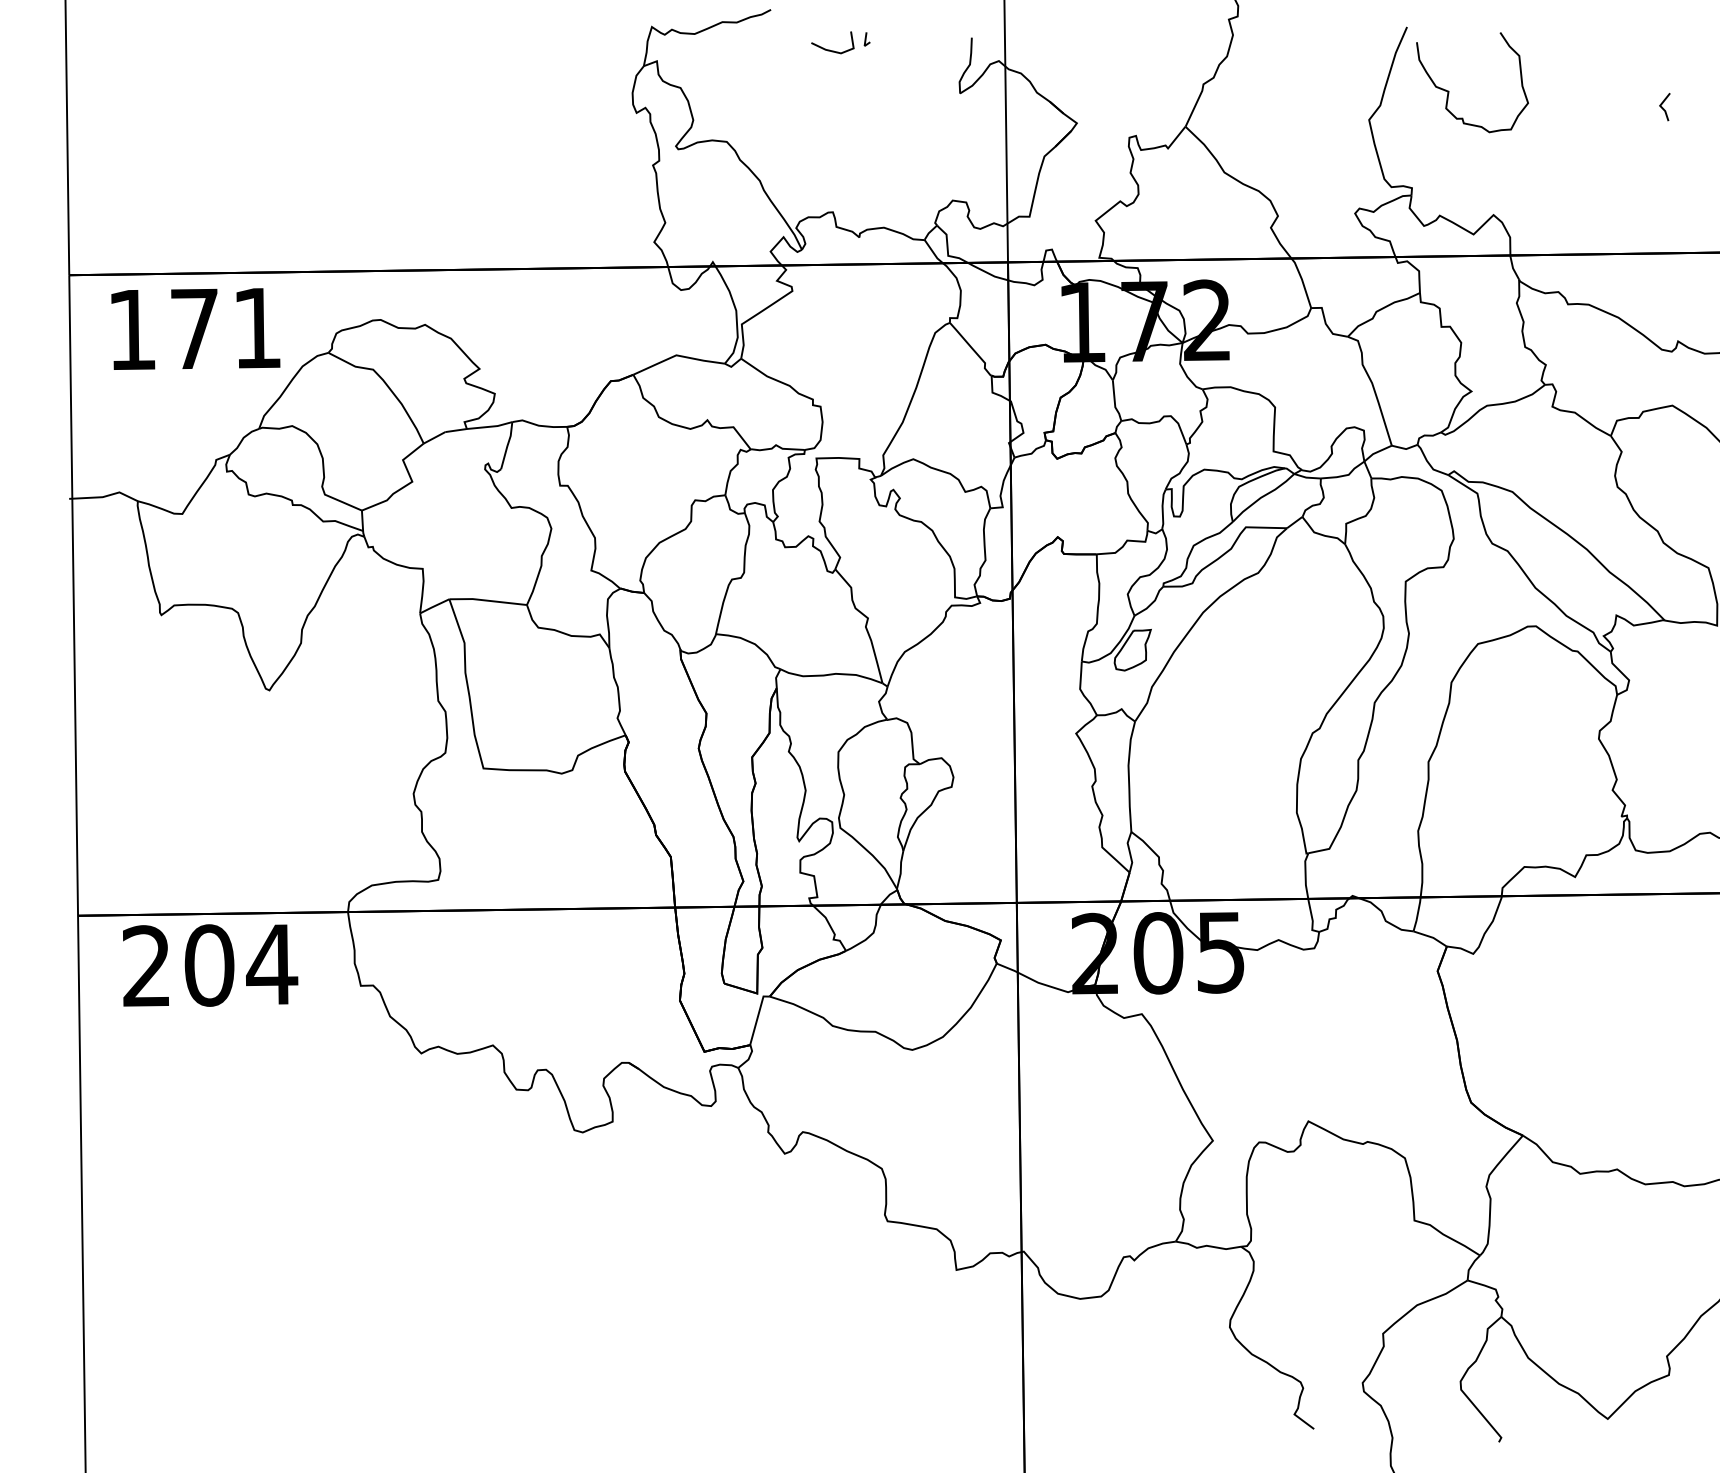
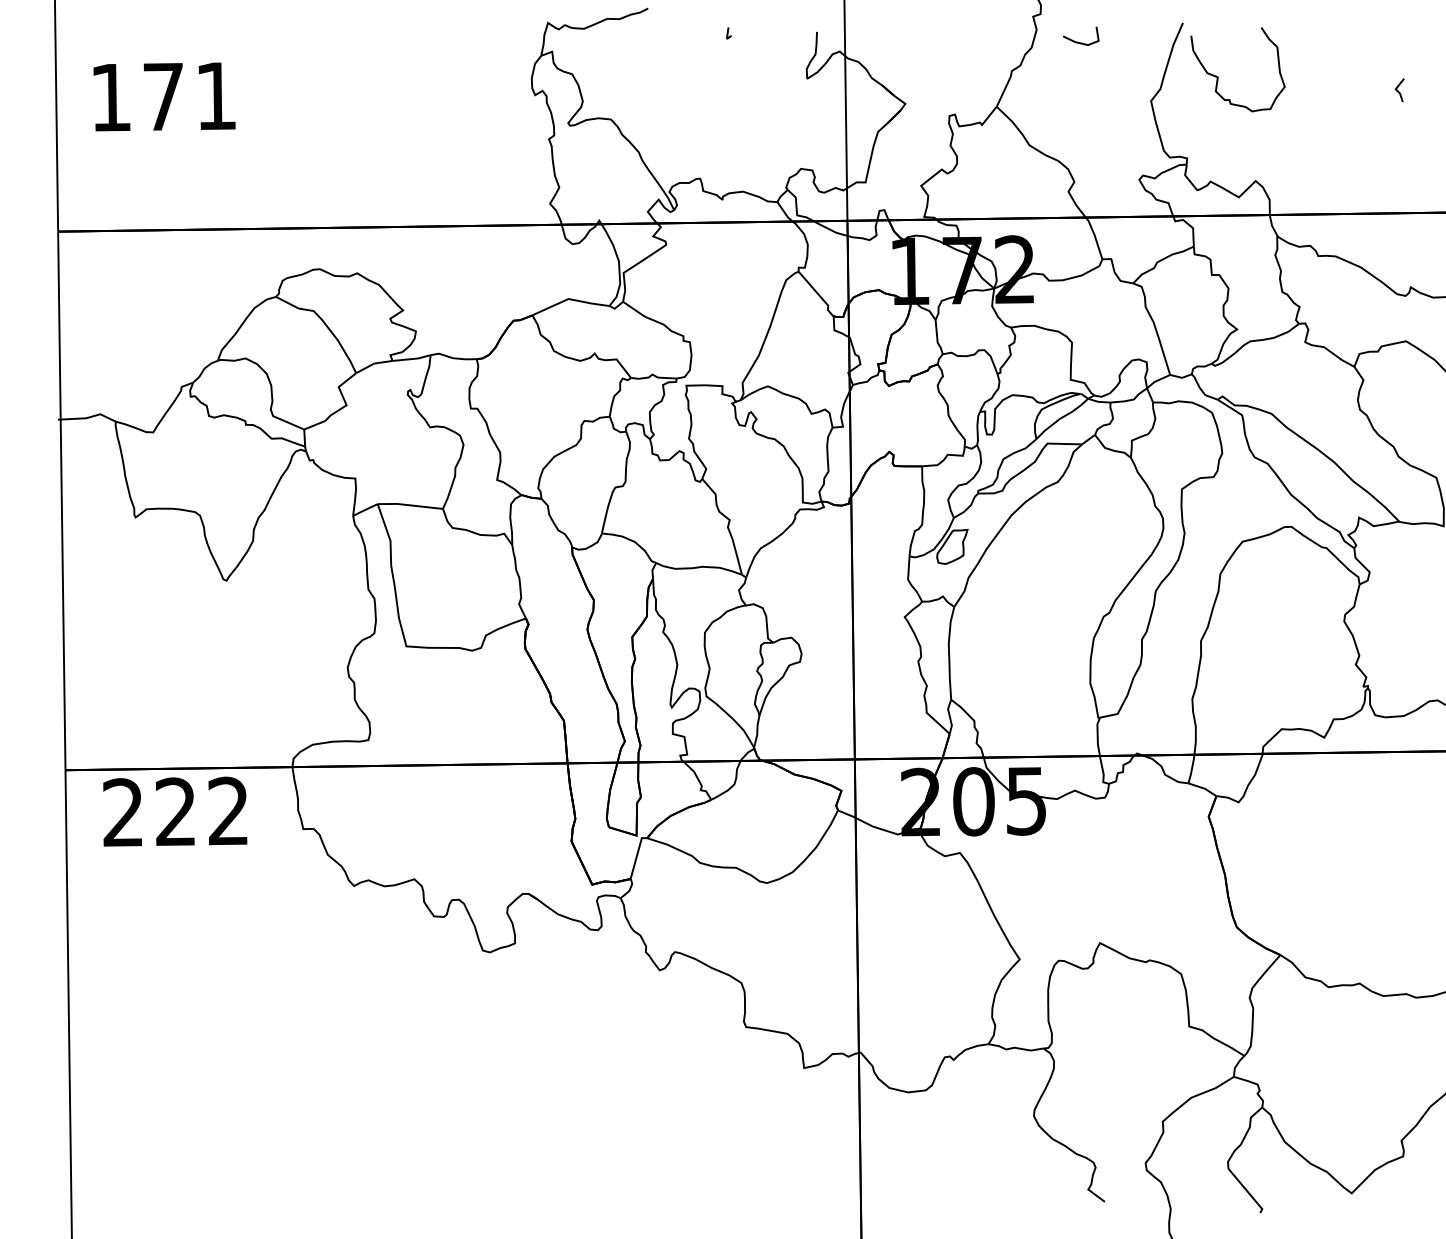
line: (829, 49) -> (1078, 41), moved
text: (195, 328) -> (164, 96), moved
text: (240, 964) -> (202, 811), 204 -> 222

